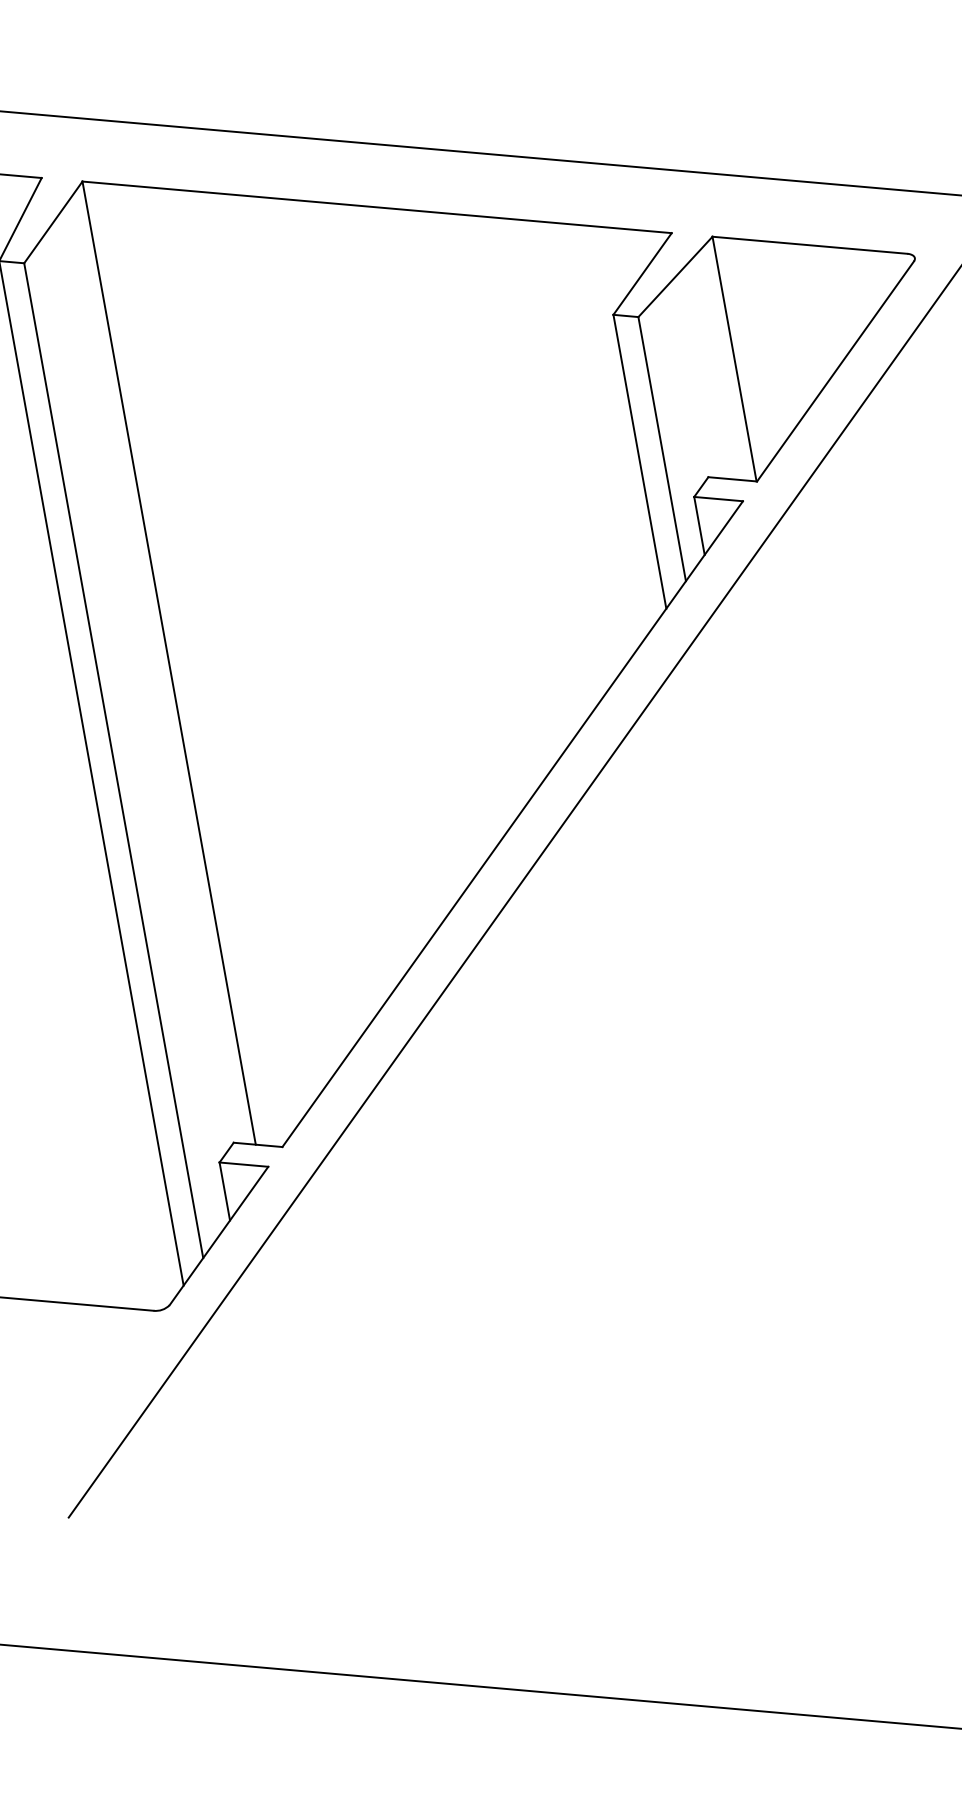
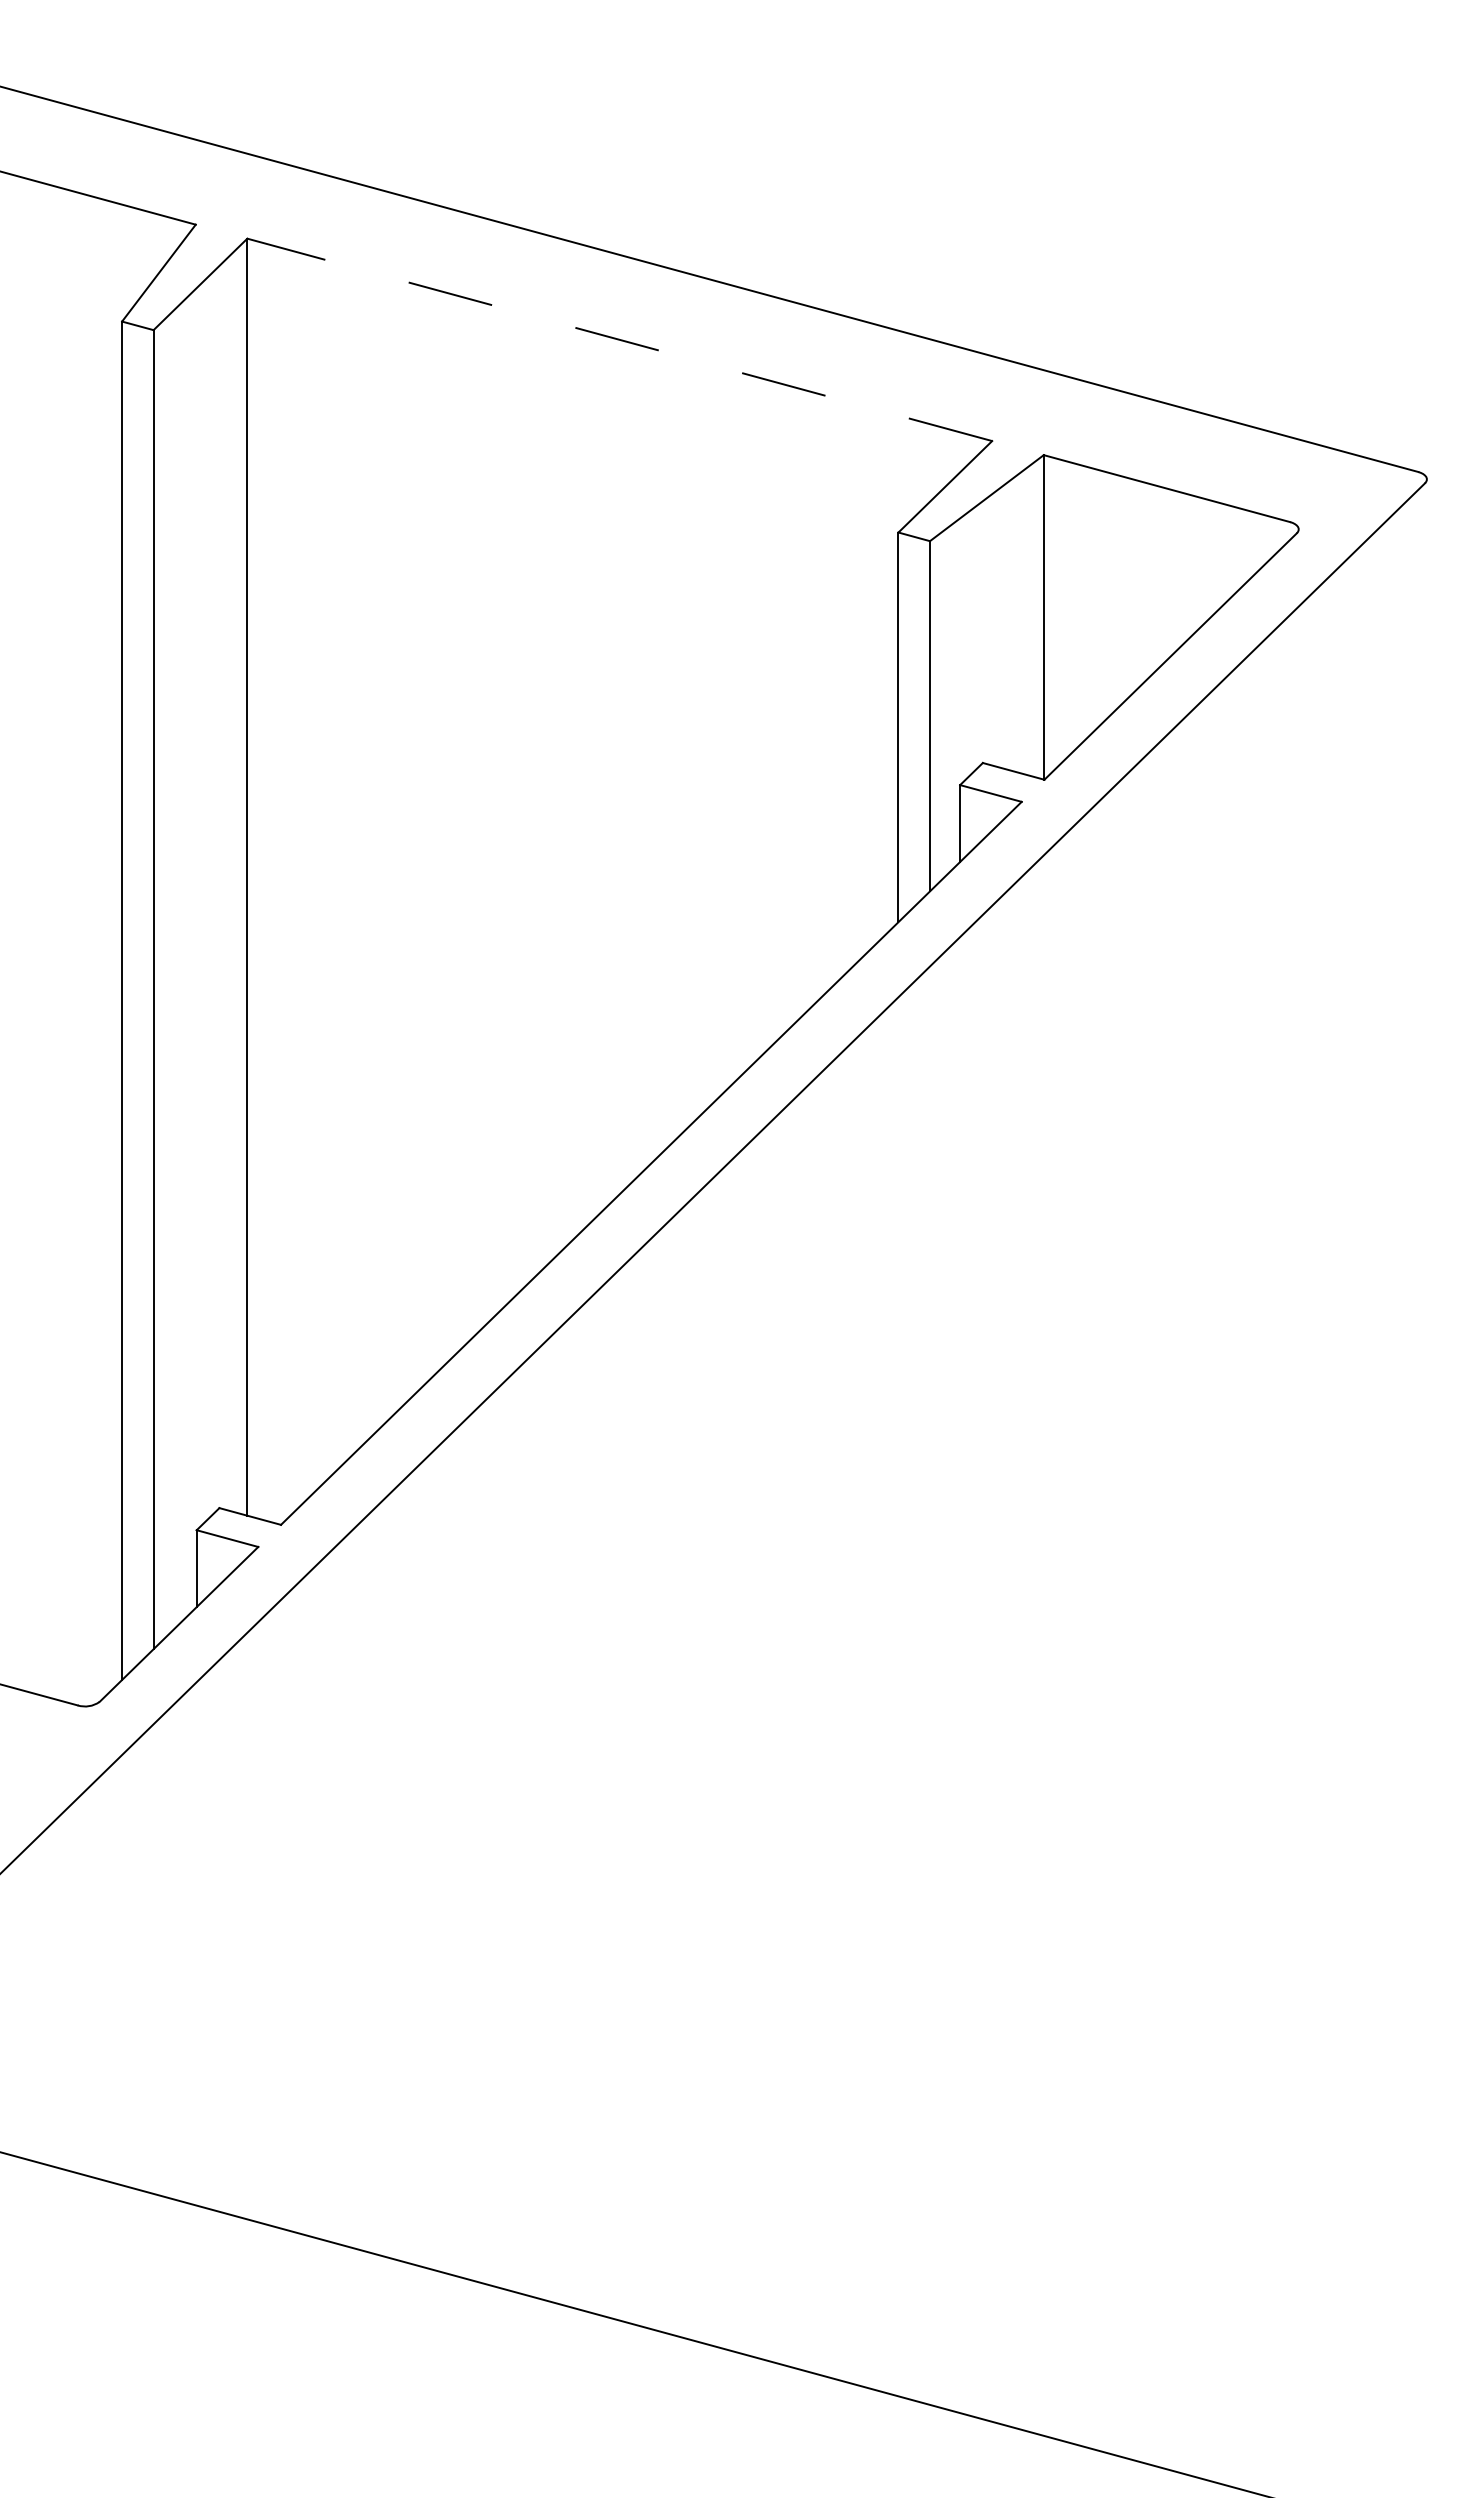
line: (376, 207) -> (619, 339), solid -> dashed

